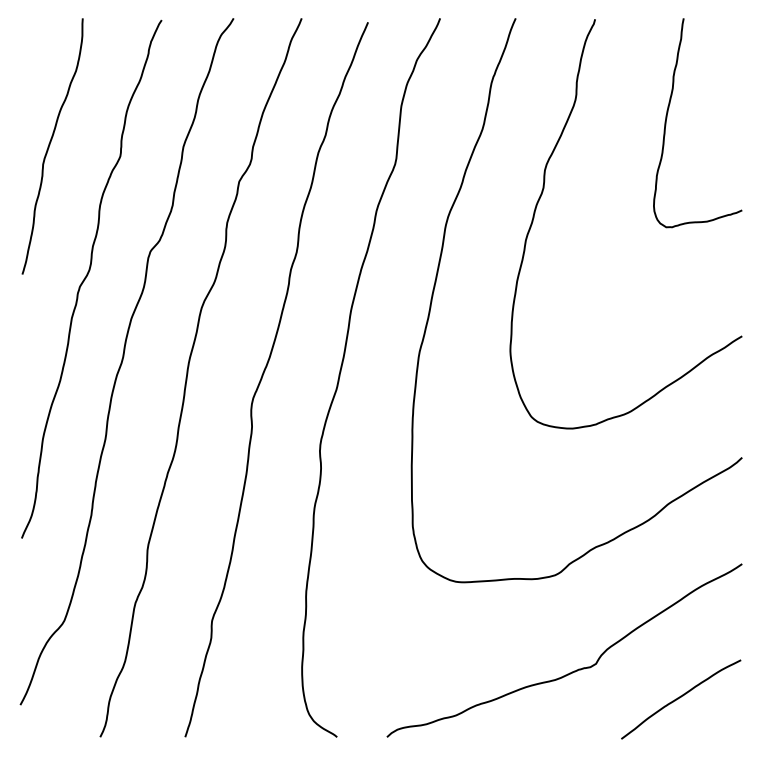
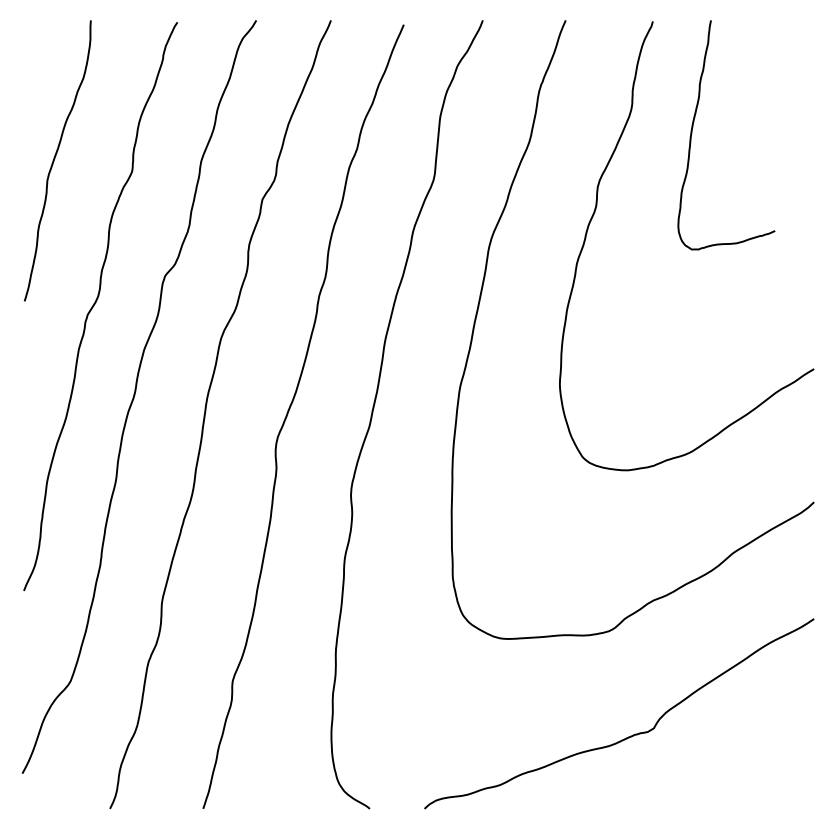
curve: (667, 116) -> (693, 127), moved
curve: (679, 698) -> (745, 766), removed

